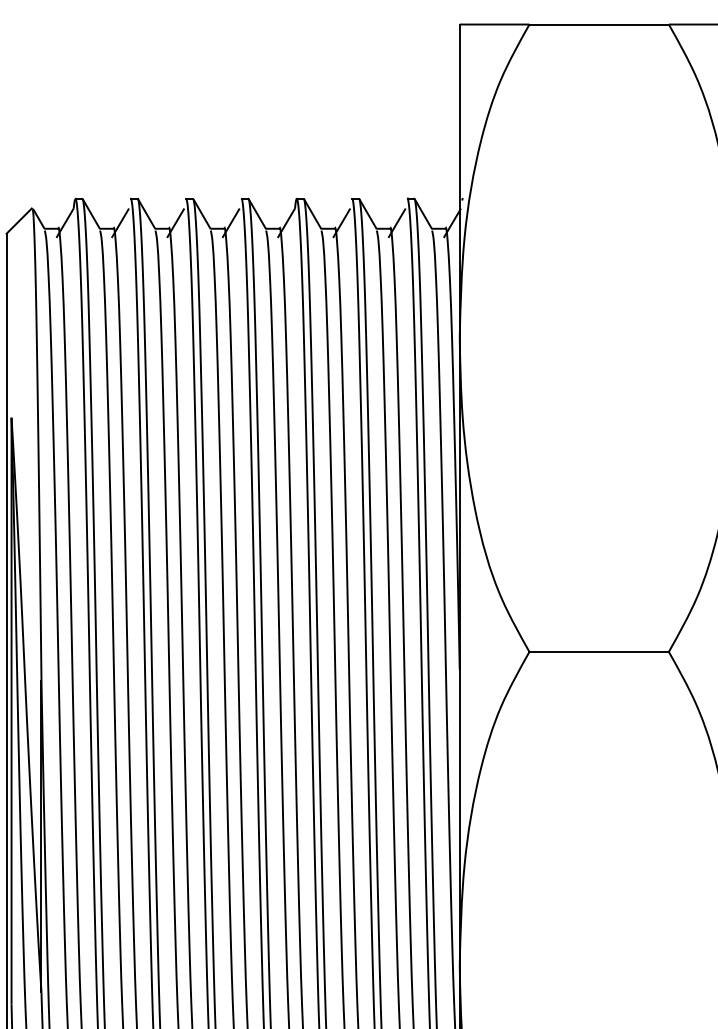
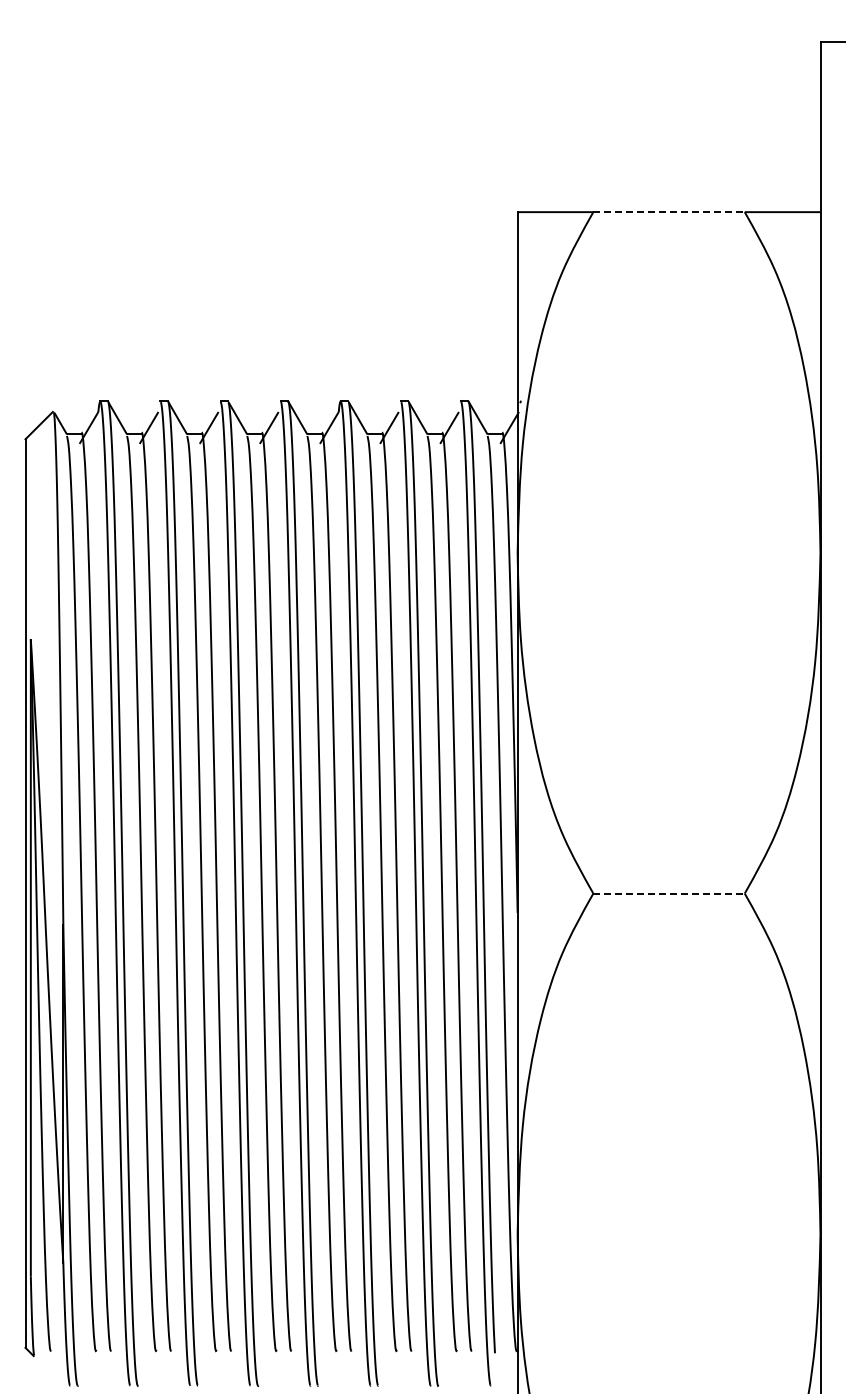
line: (599, 24) -> (669, 212), solid -> dashed
line: (599, 651) -> (669, 893), solid -> dashed

